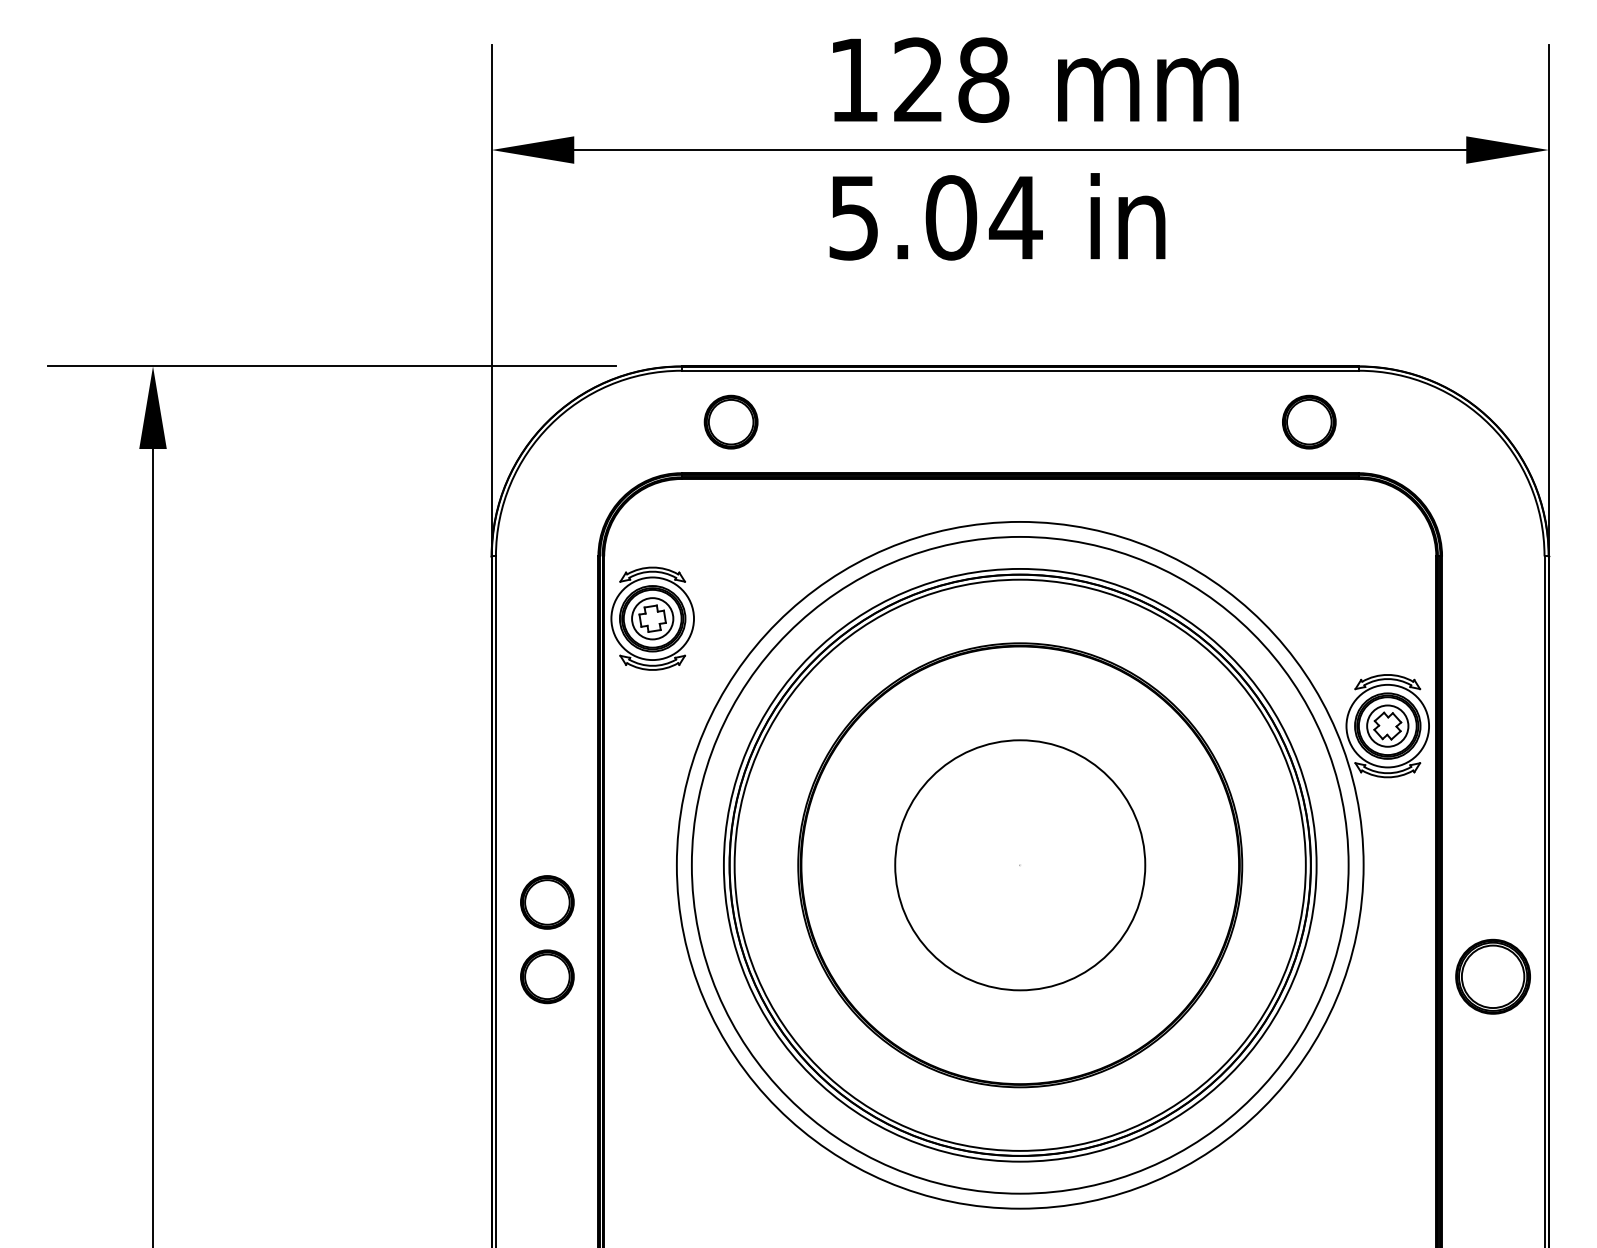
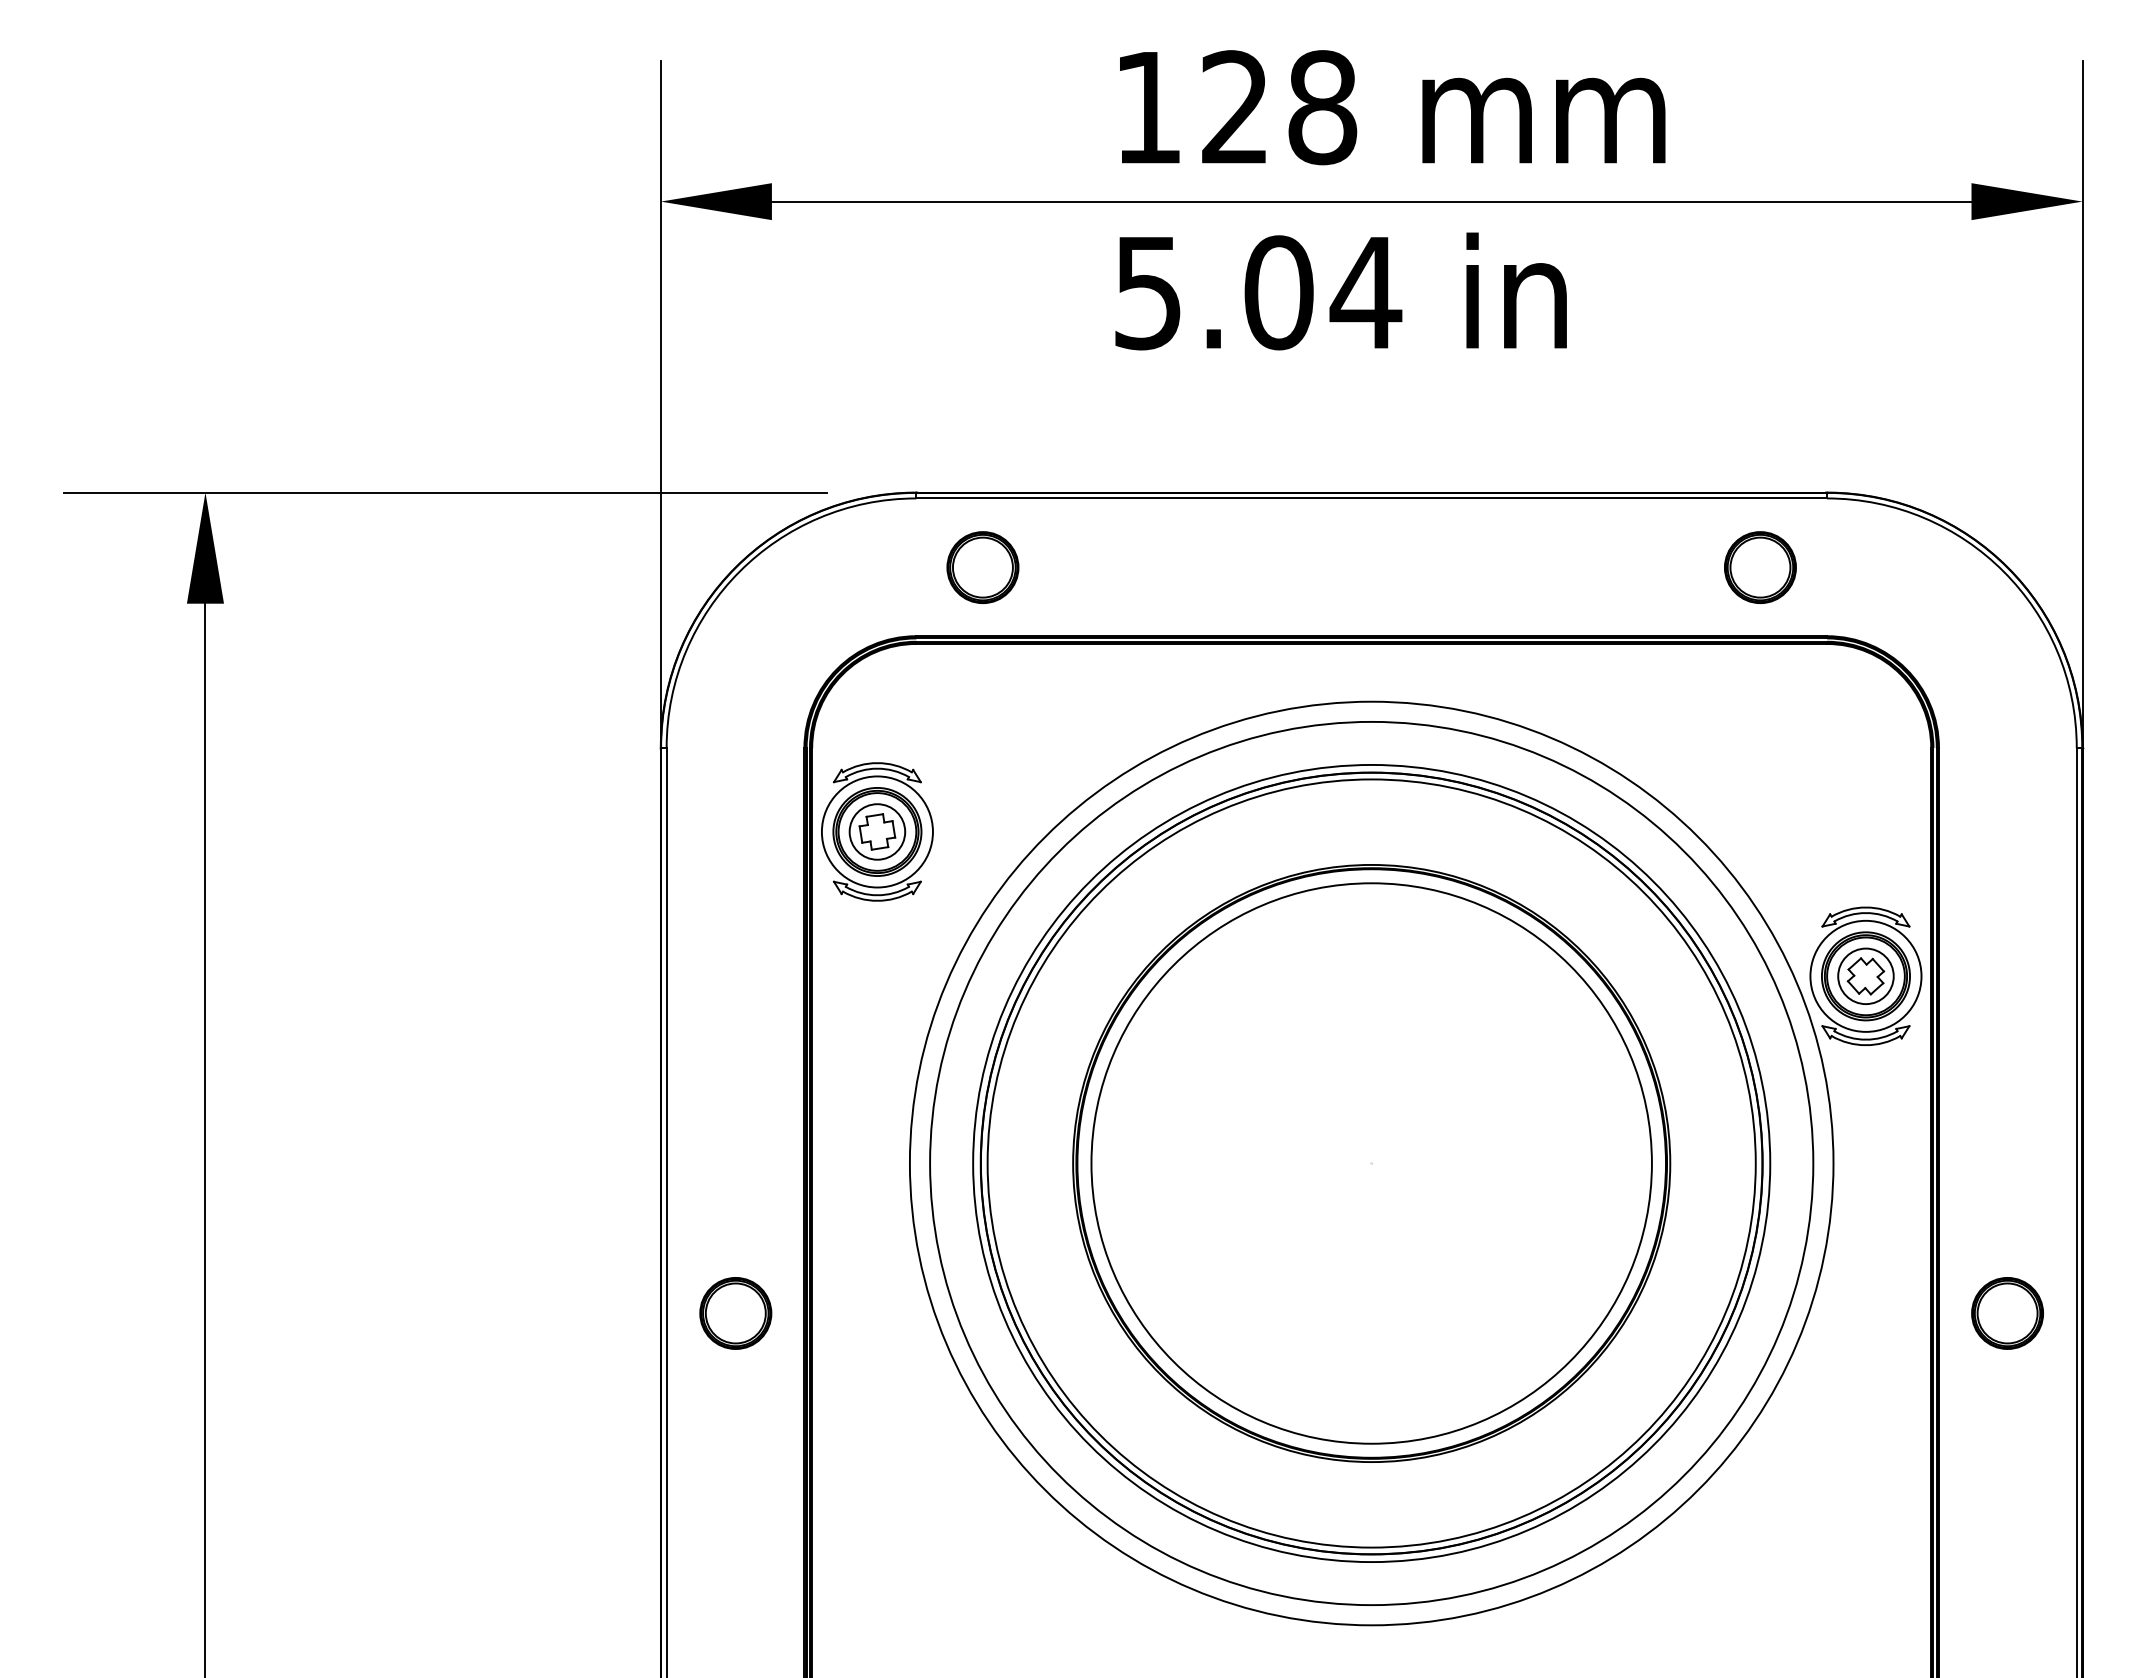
circle: (1020, 865) -> (1371, 1163), size x1.67
part: (547, 902) -> (735, 1213), removed
part: (1493, 976) -> (2007, 1313), size x0.71

